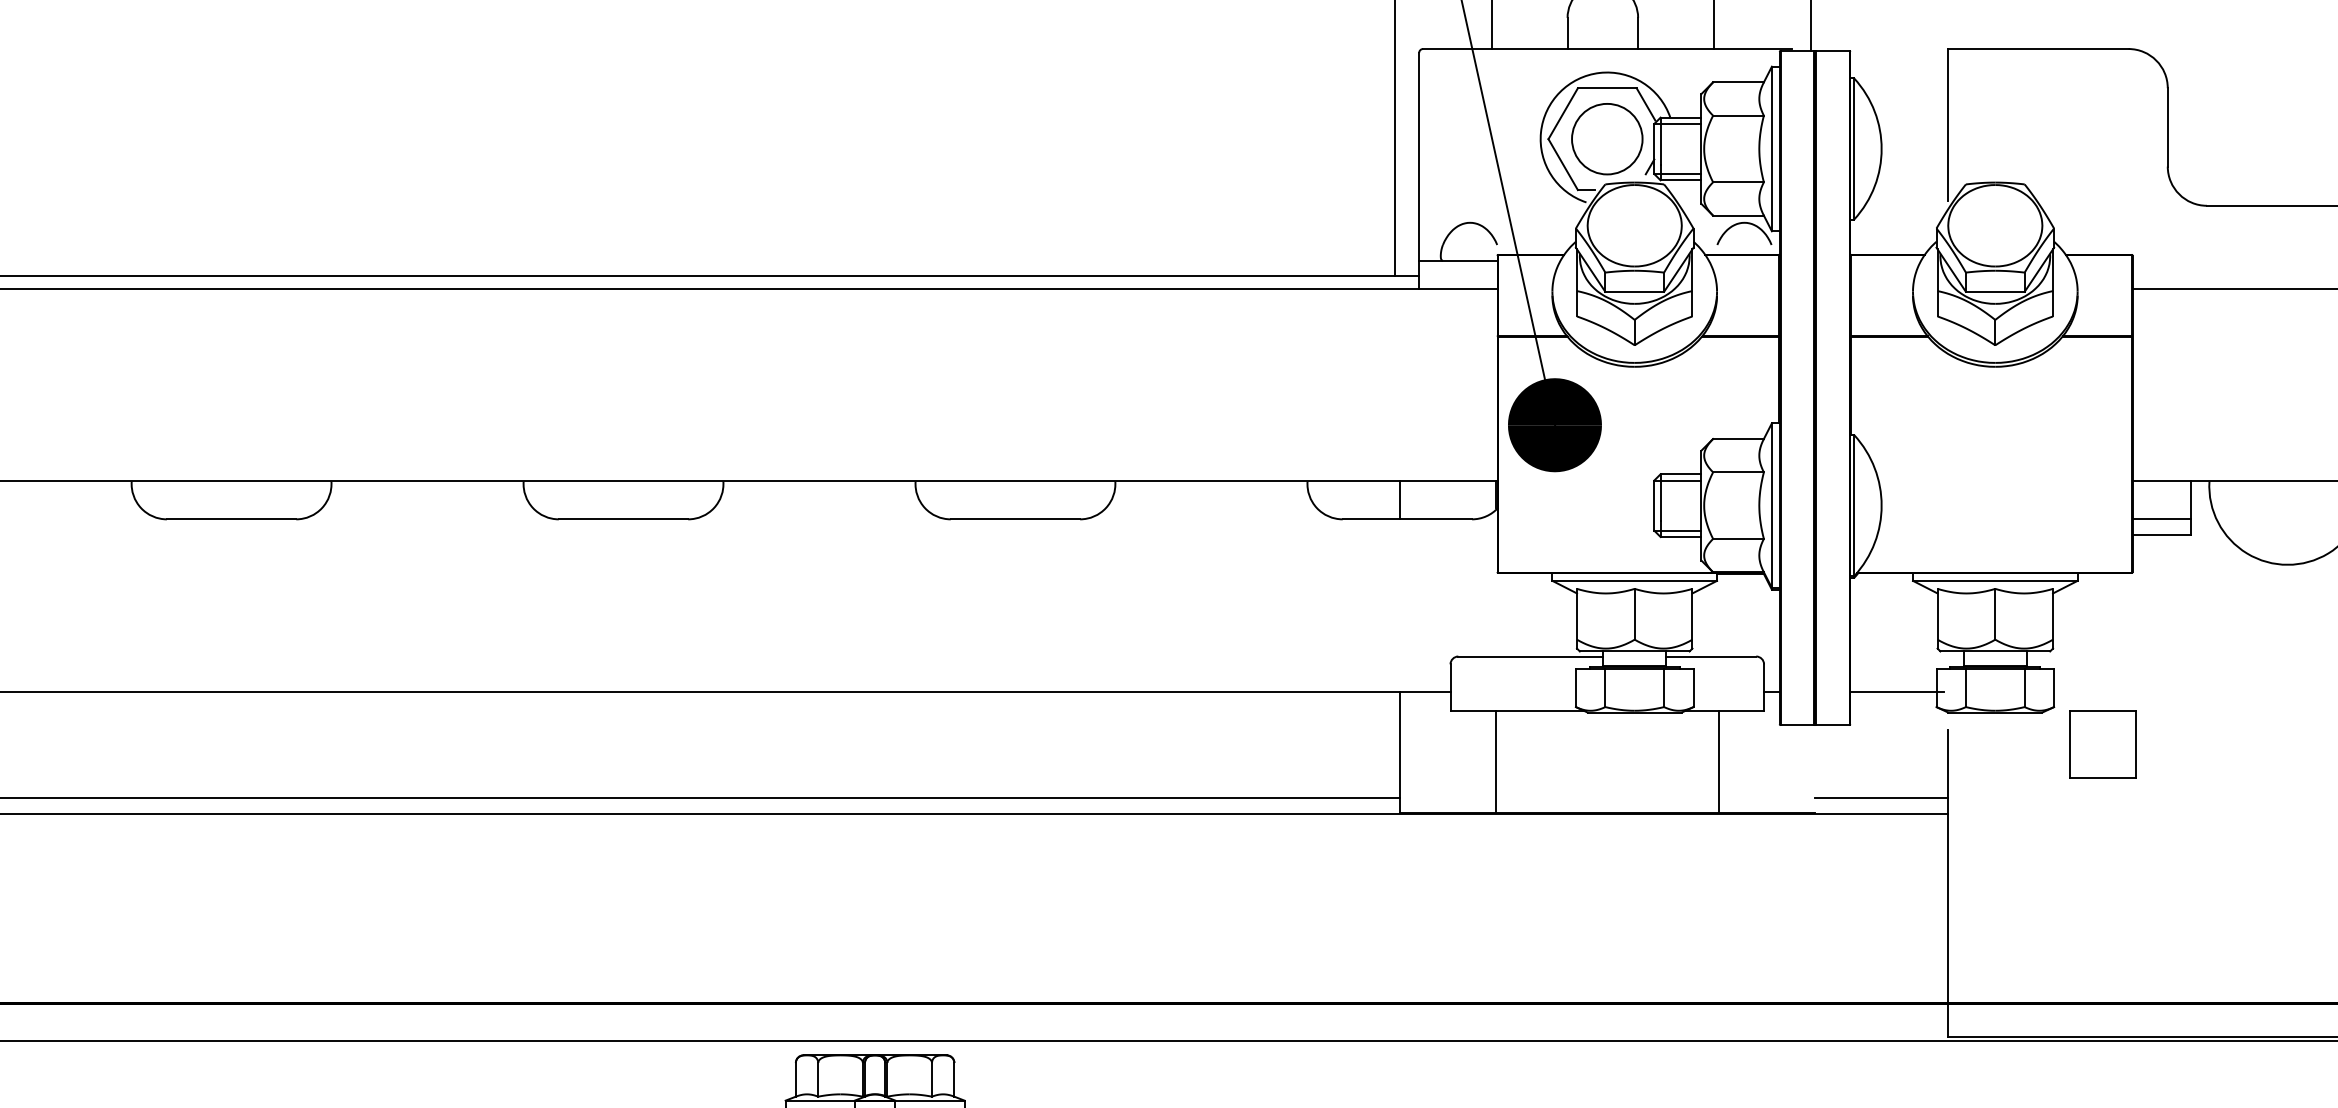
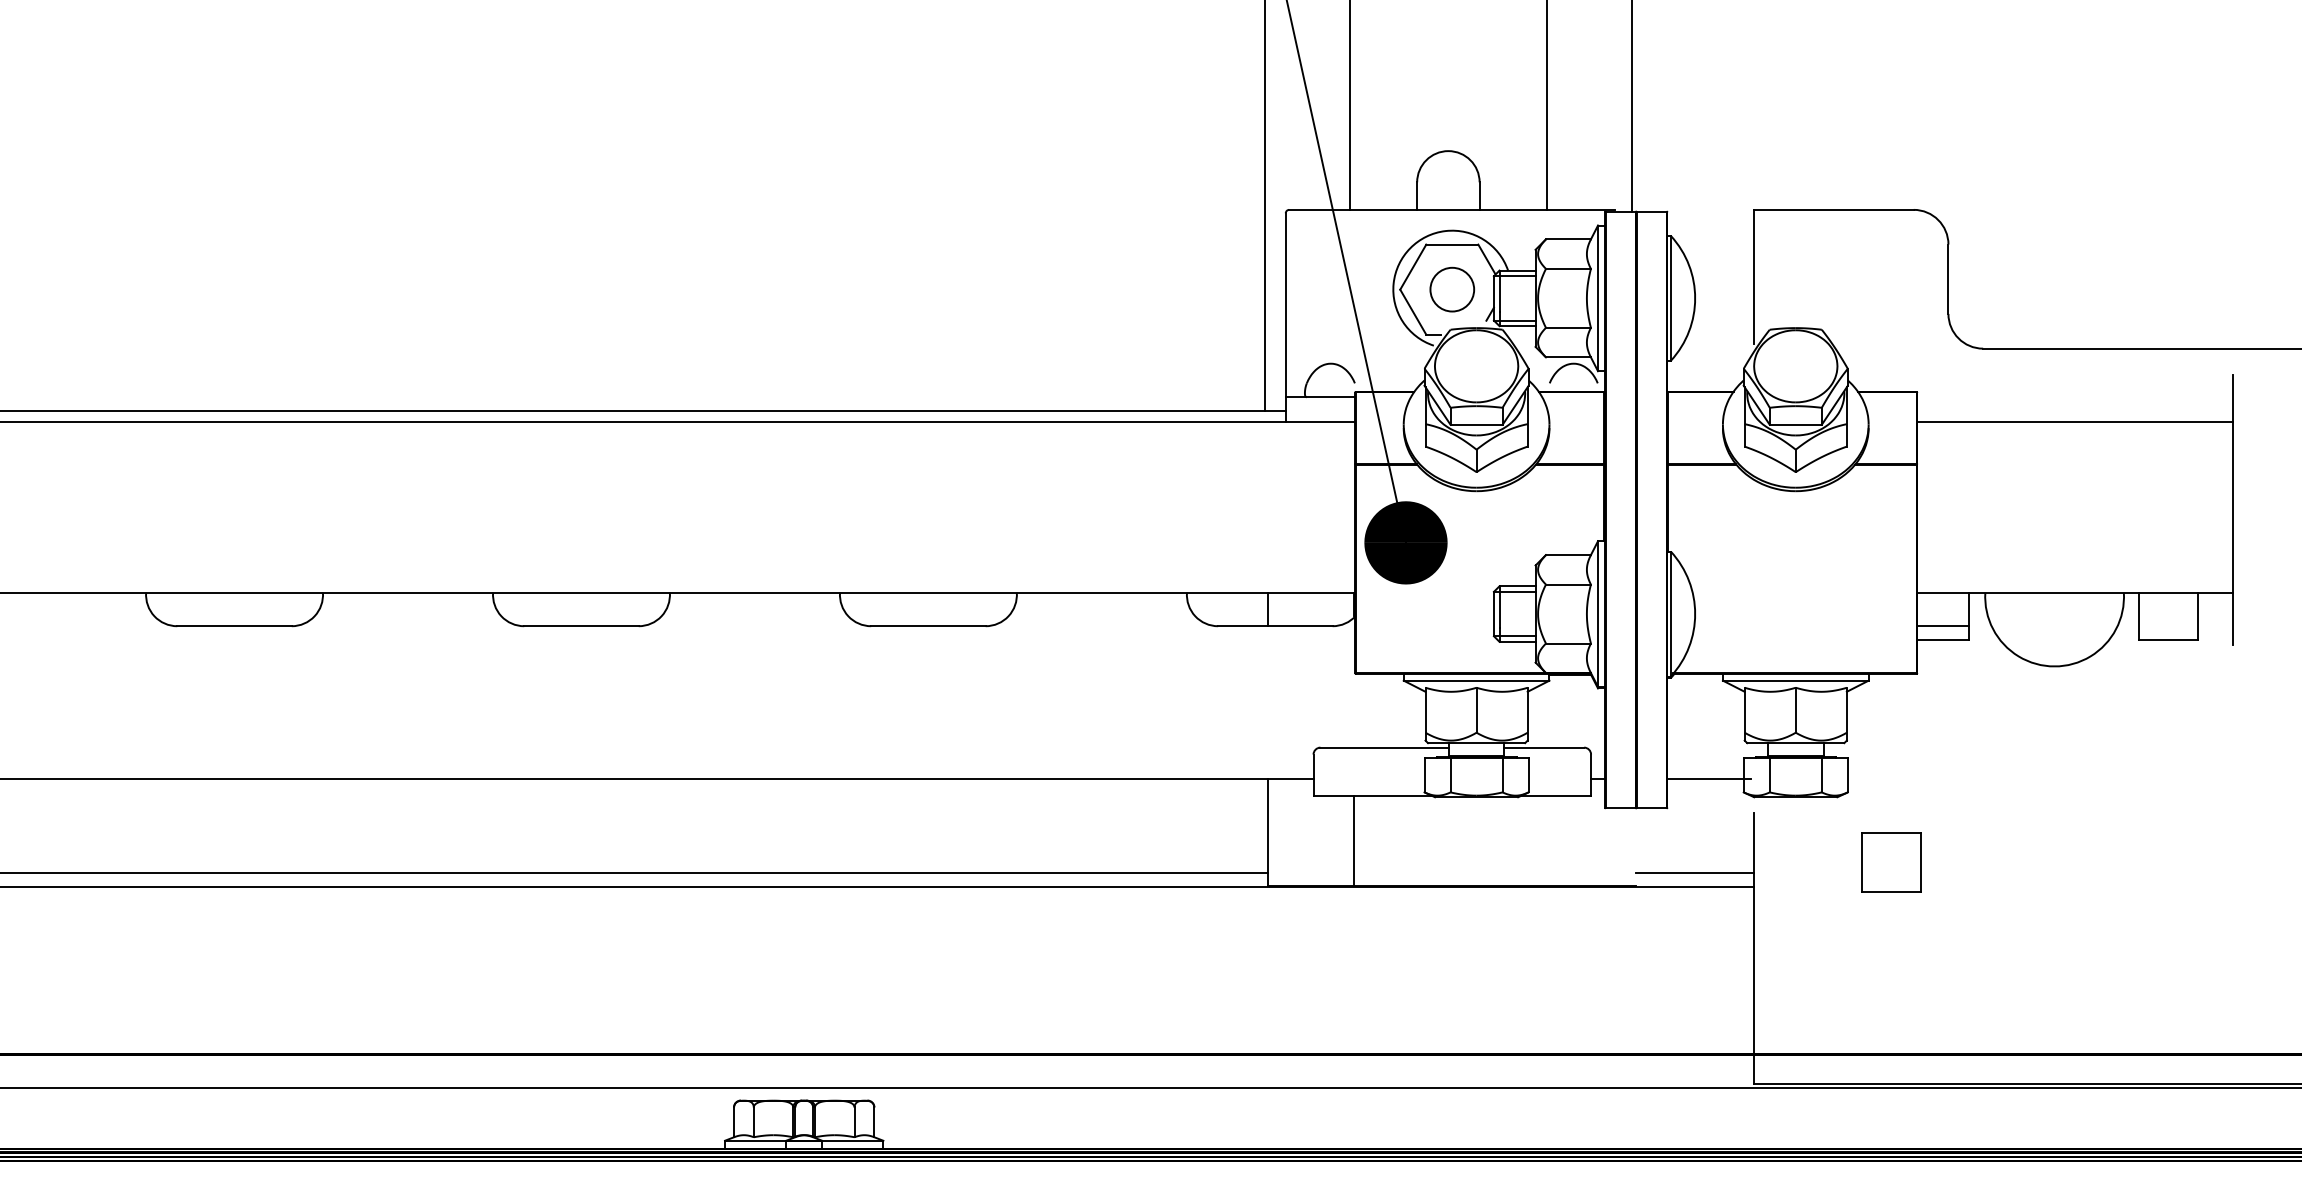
circle: (1607, 138) -> (1452, 289), size x0.7
part: (2103, 744) -> (1891, 862), moved
line: (1718, 762) -> (1550, 841), removed

